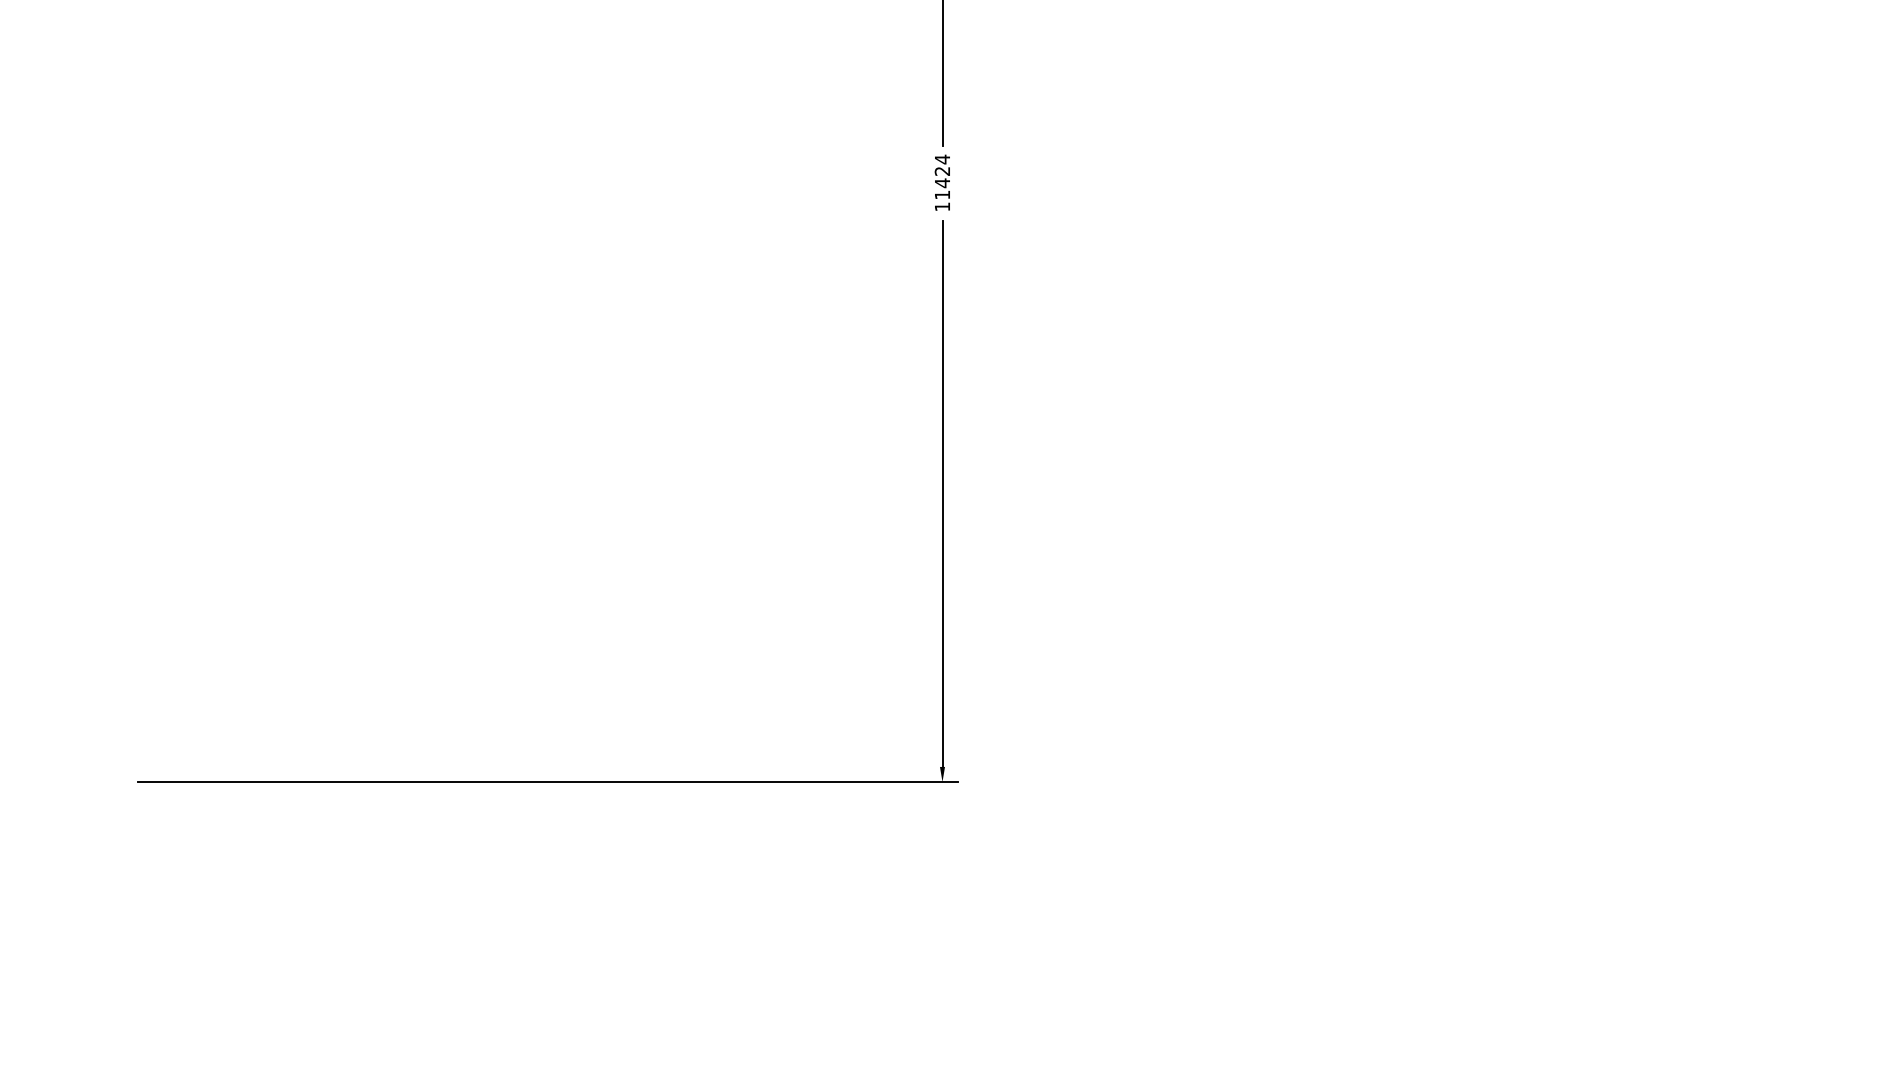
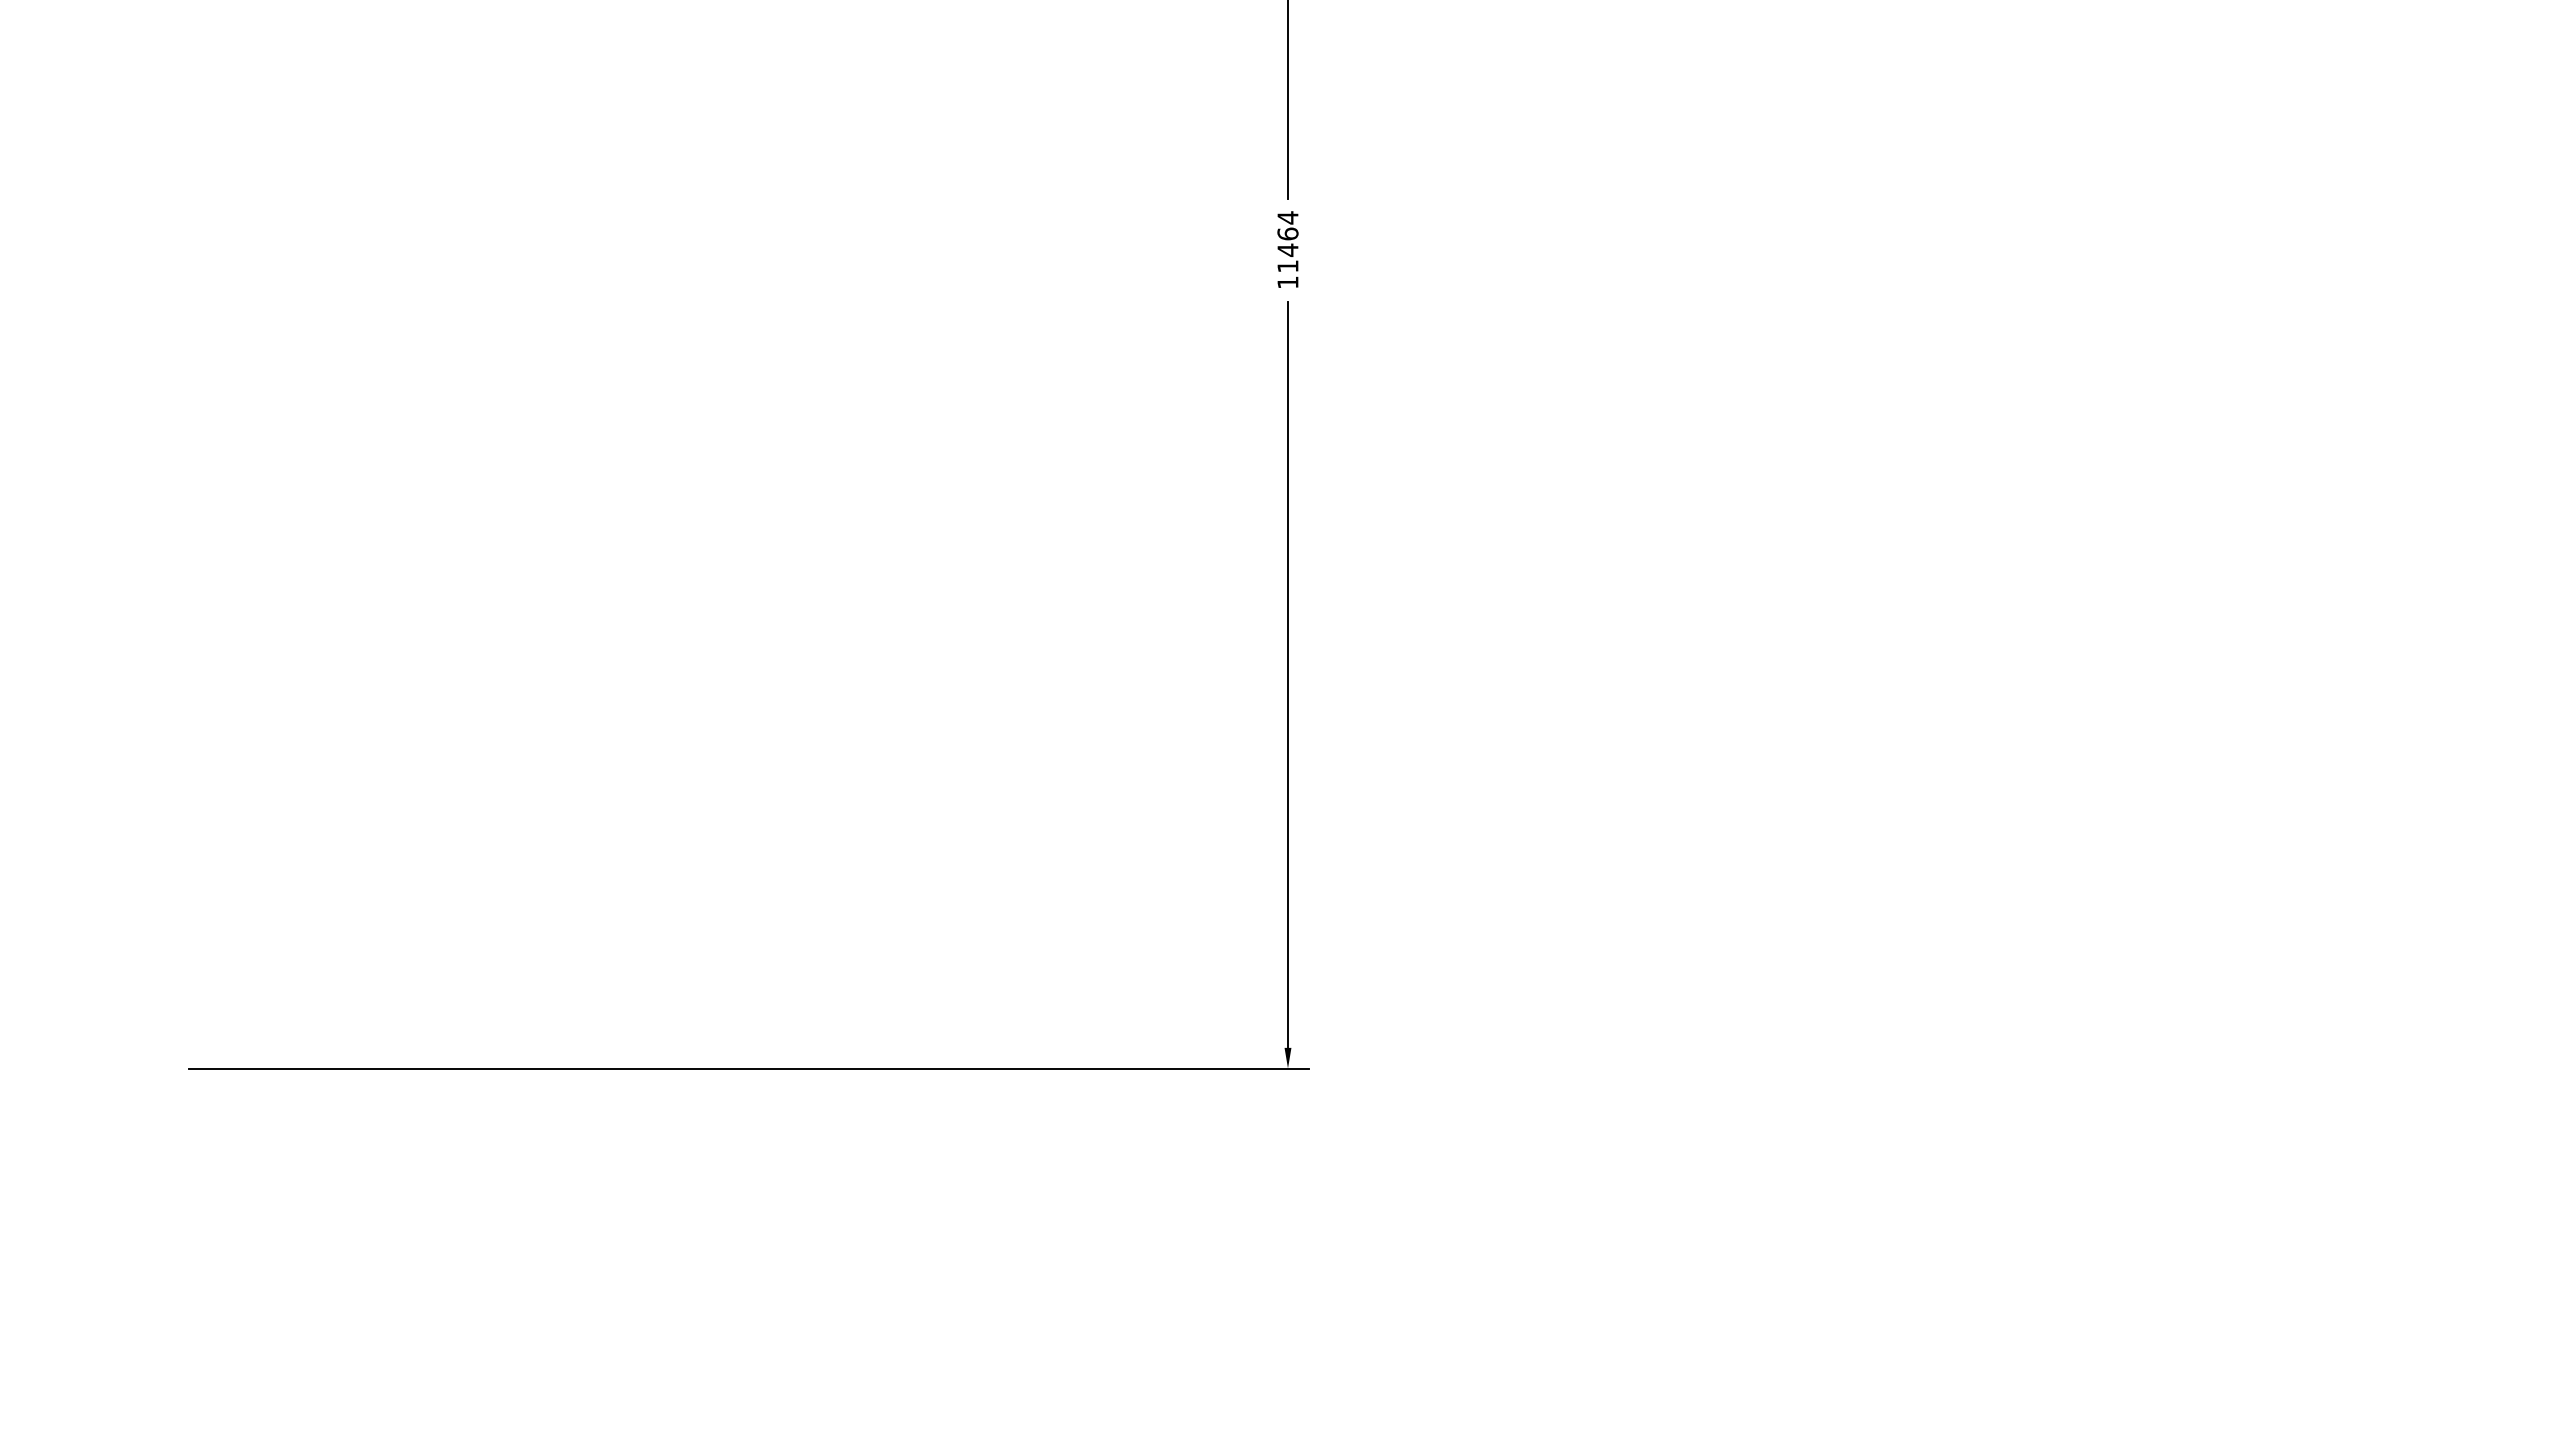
text: (942, 170) -> (1287, 233), 11424 -> 11464

